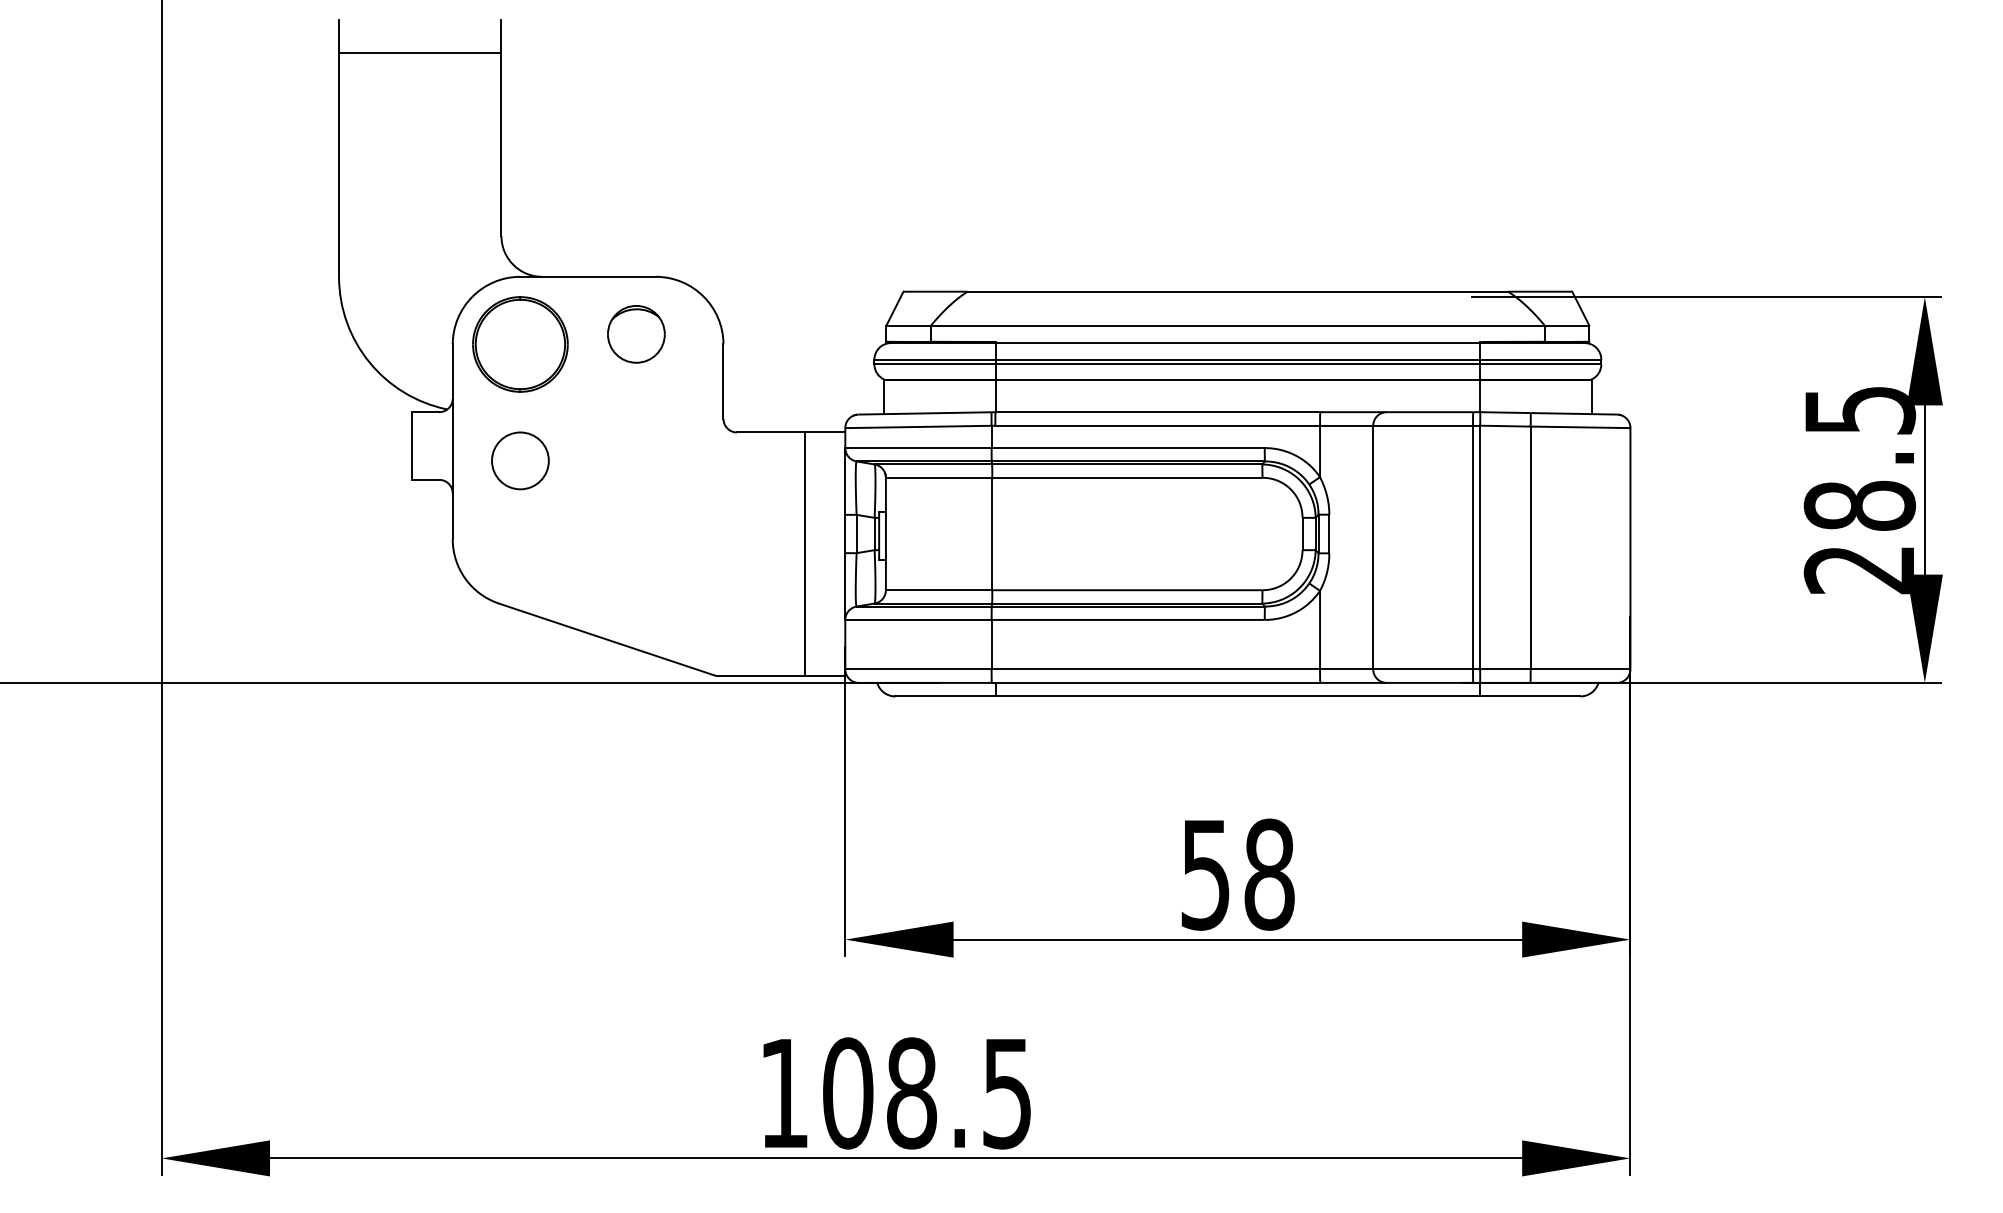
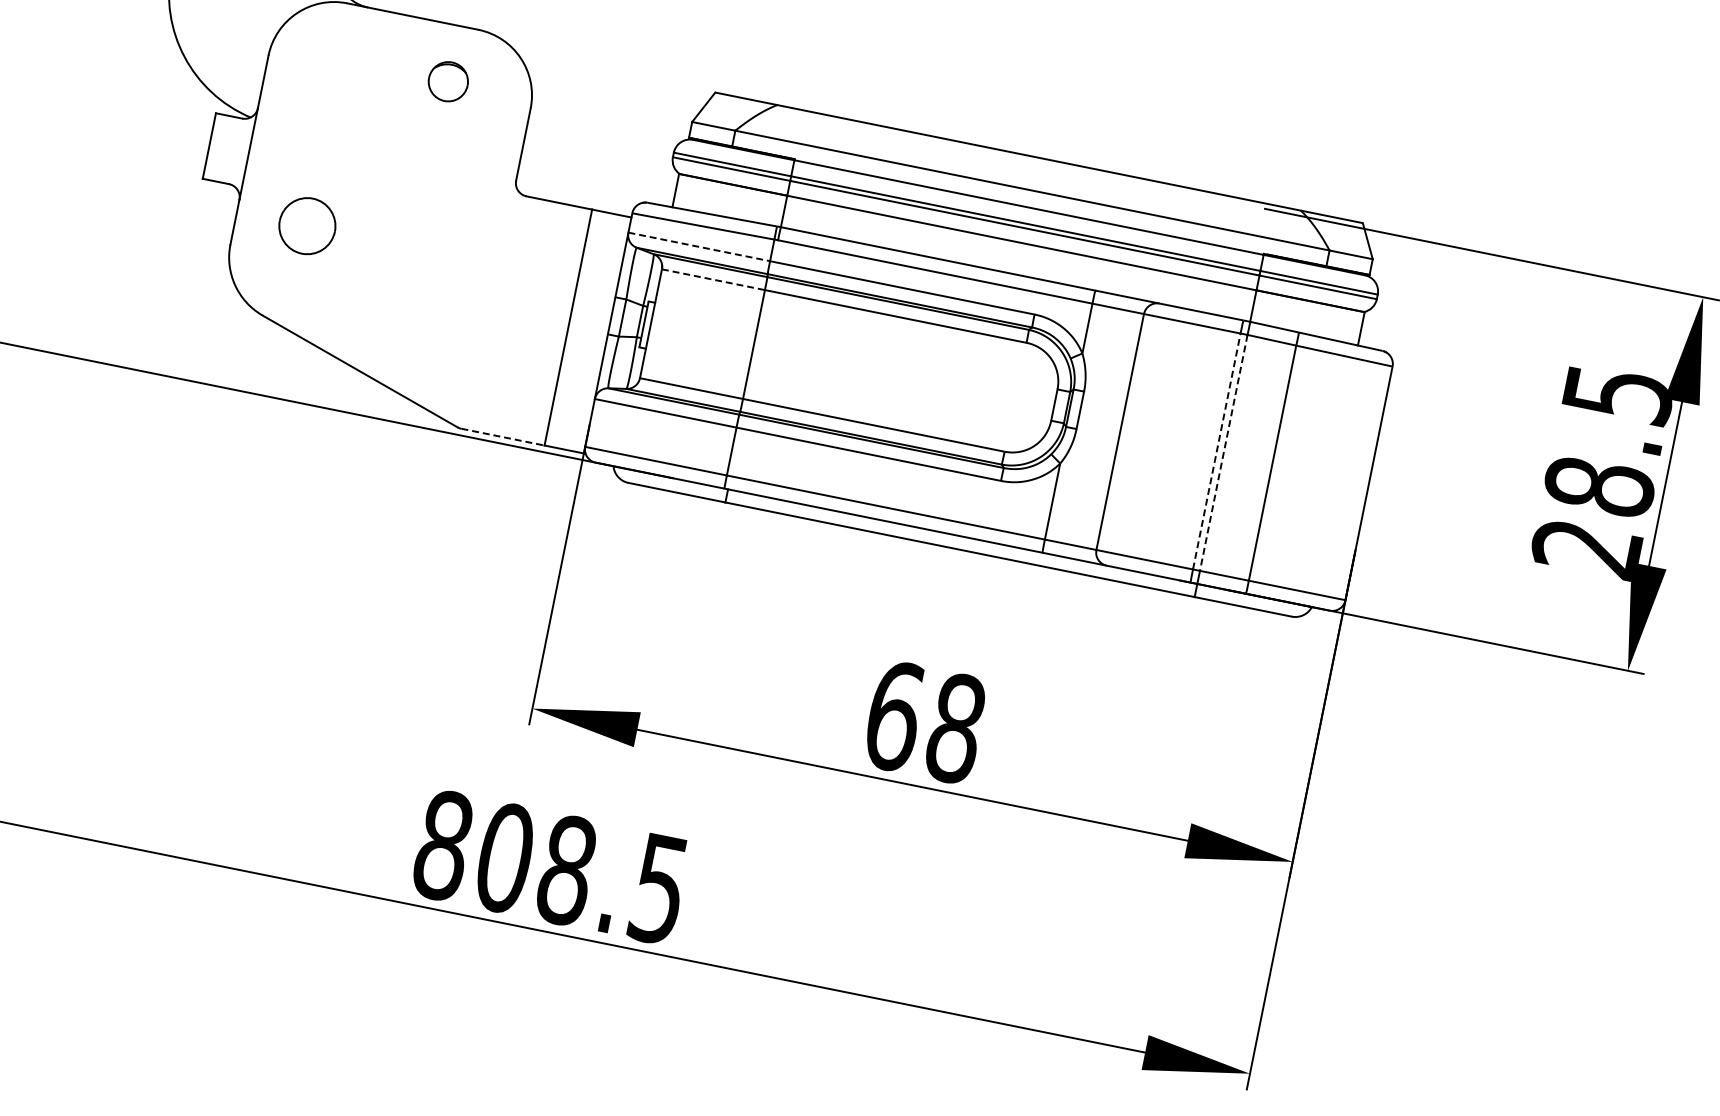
part: (636, 334) -> (448, 81), size x0.7
part: (520, 344) -> (334, 68), removed
line: (918, 448) -> (699, 247), solid -> dashed
part: (520, 460) -> (307, 225), moved
line: (939, 477) -> (713, 279), solid -> dashed
line: (1473, 547) -> (1217, 451), solid -> dashed
line: (1480, 547) -> (1224, 452), solid -> dashed
line: (761, 676) -> (502, 437), solid -> dashed
text: (1206, 874) -> (894, 716), 58 -> 68
text: (784, 1093) -> (443, 845), 108.5 -> 808.5

